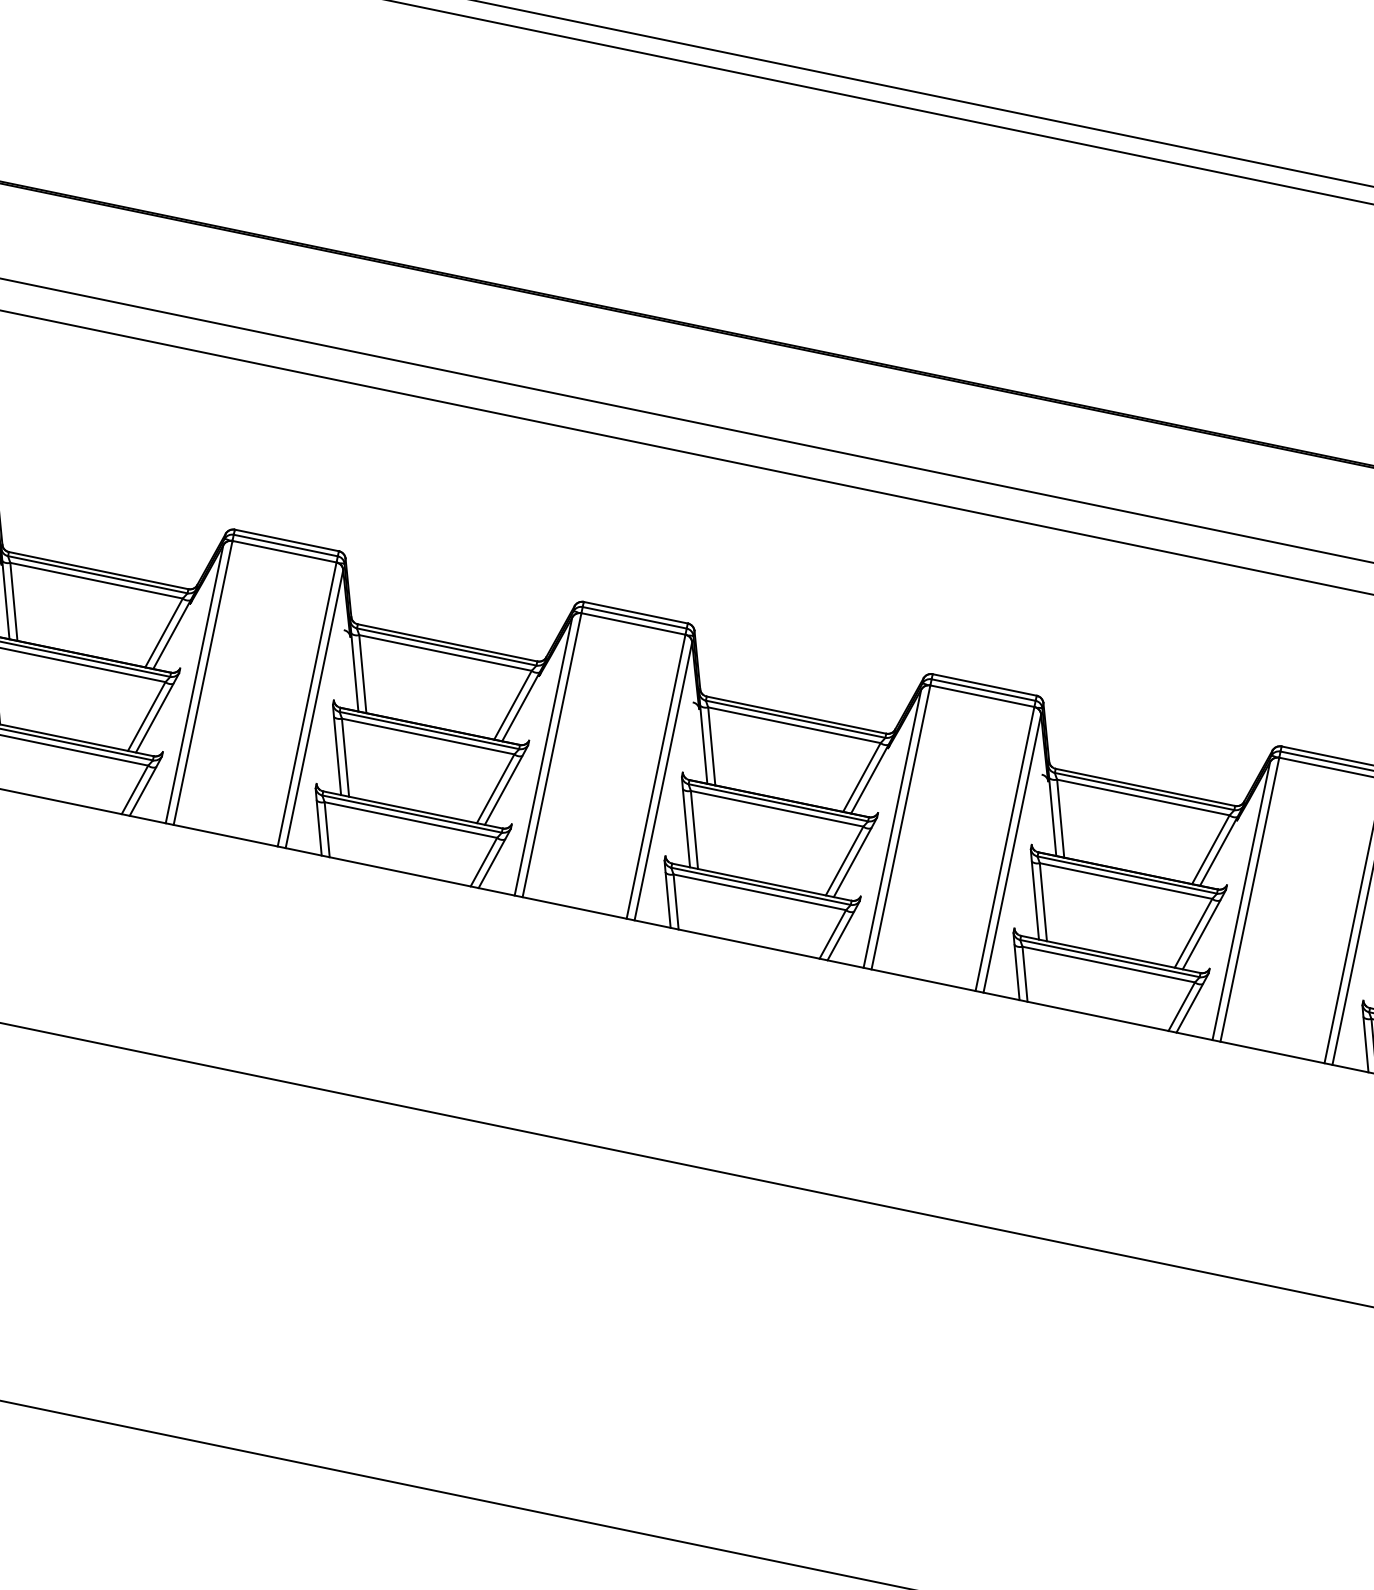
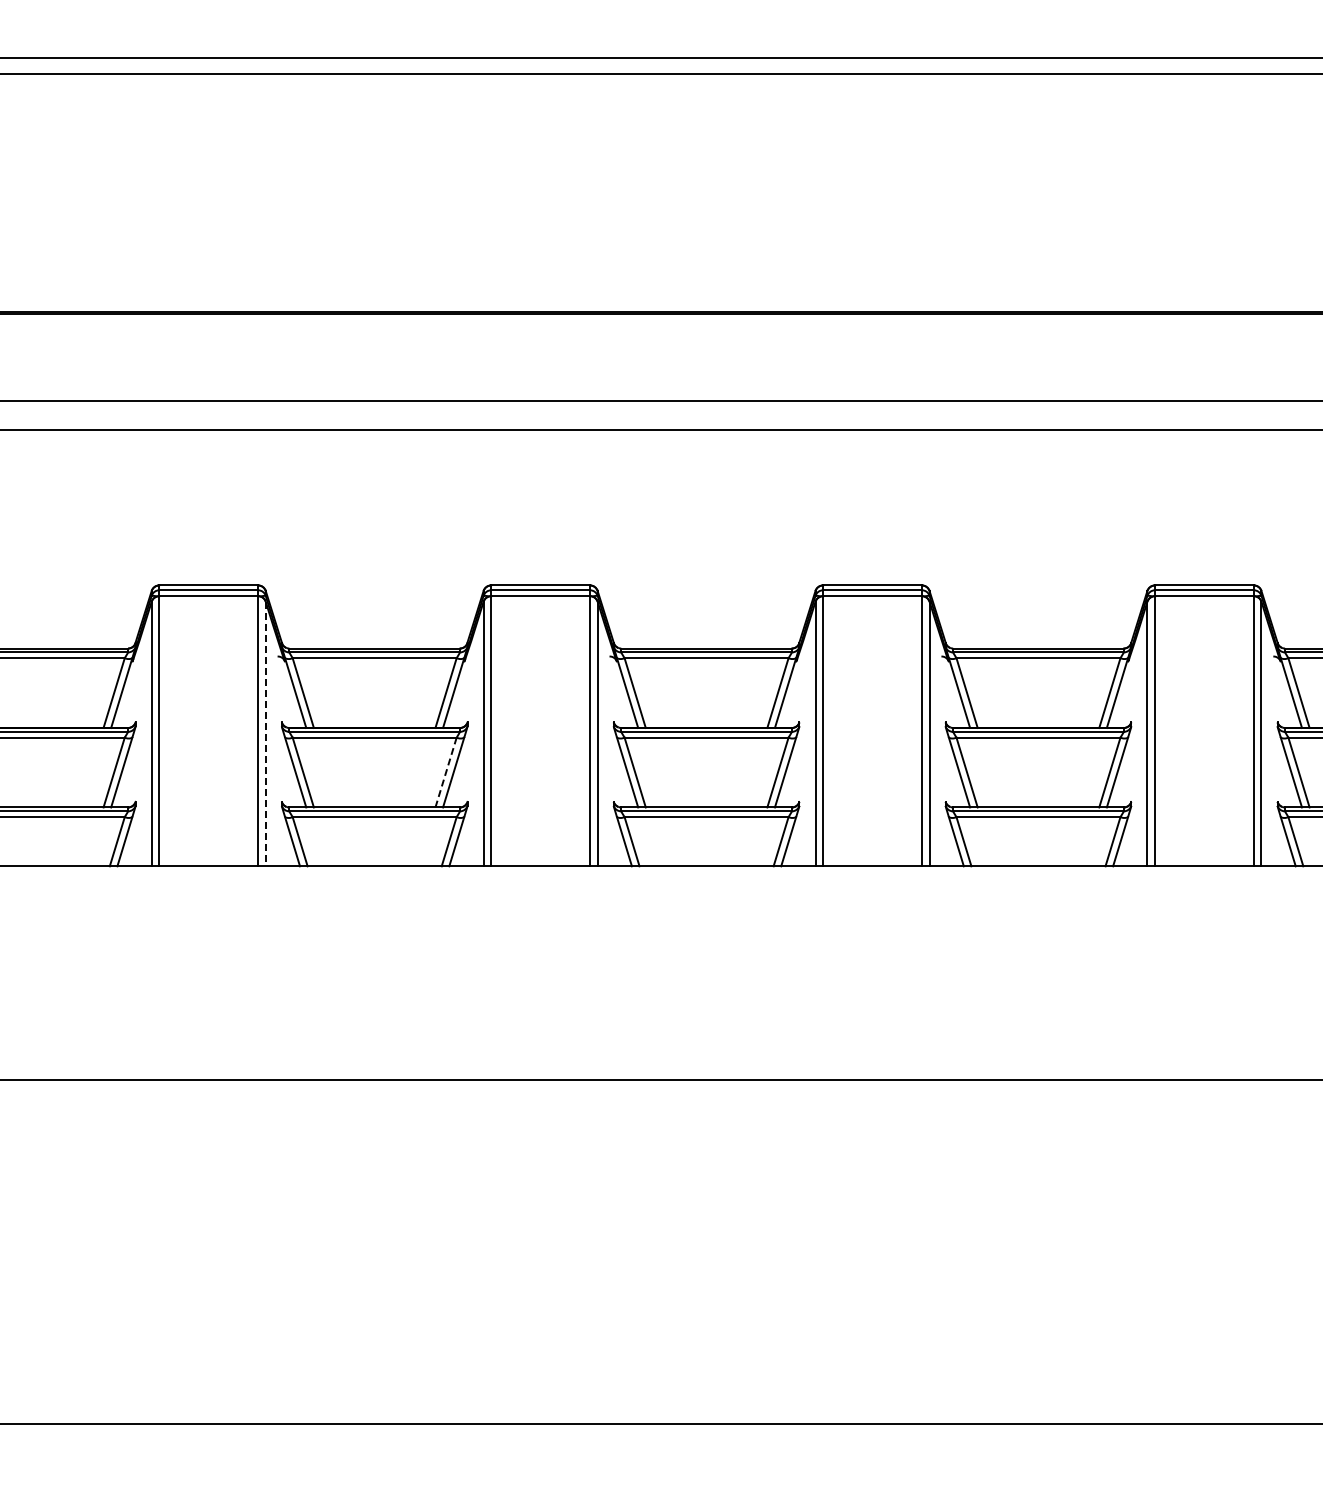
line: (314, 709) -> (265, 734), solid -> dashed
line: (496, 788) -> (446, 772), solid -> dashed

